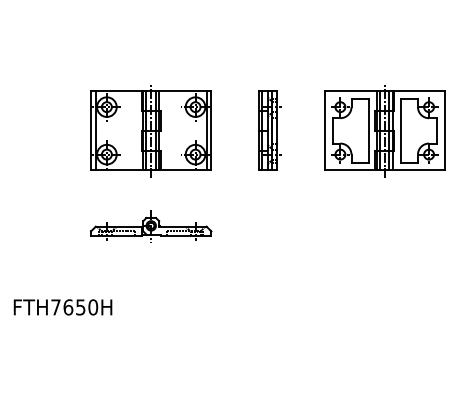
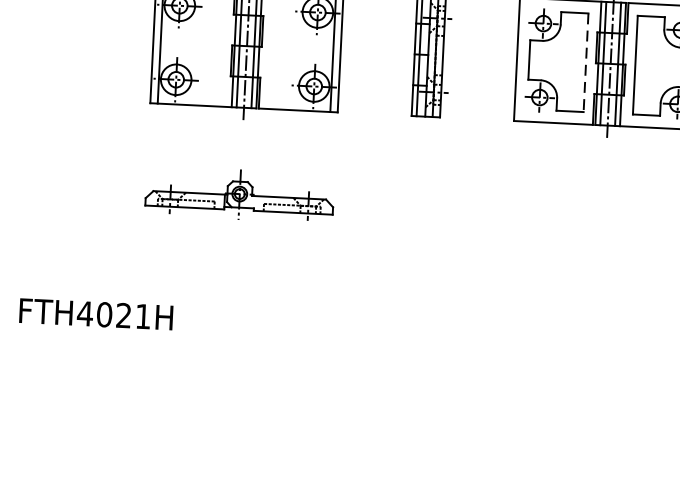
line: (368, 130) -> (585, 62), solid -> dashed
text: (74, 307) -> (114, 315), FTH7650H -> FTH4021H

